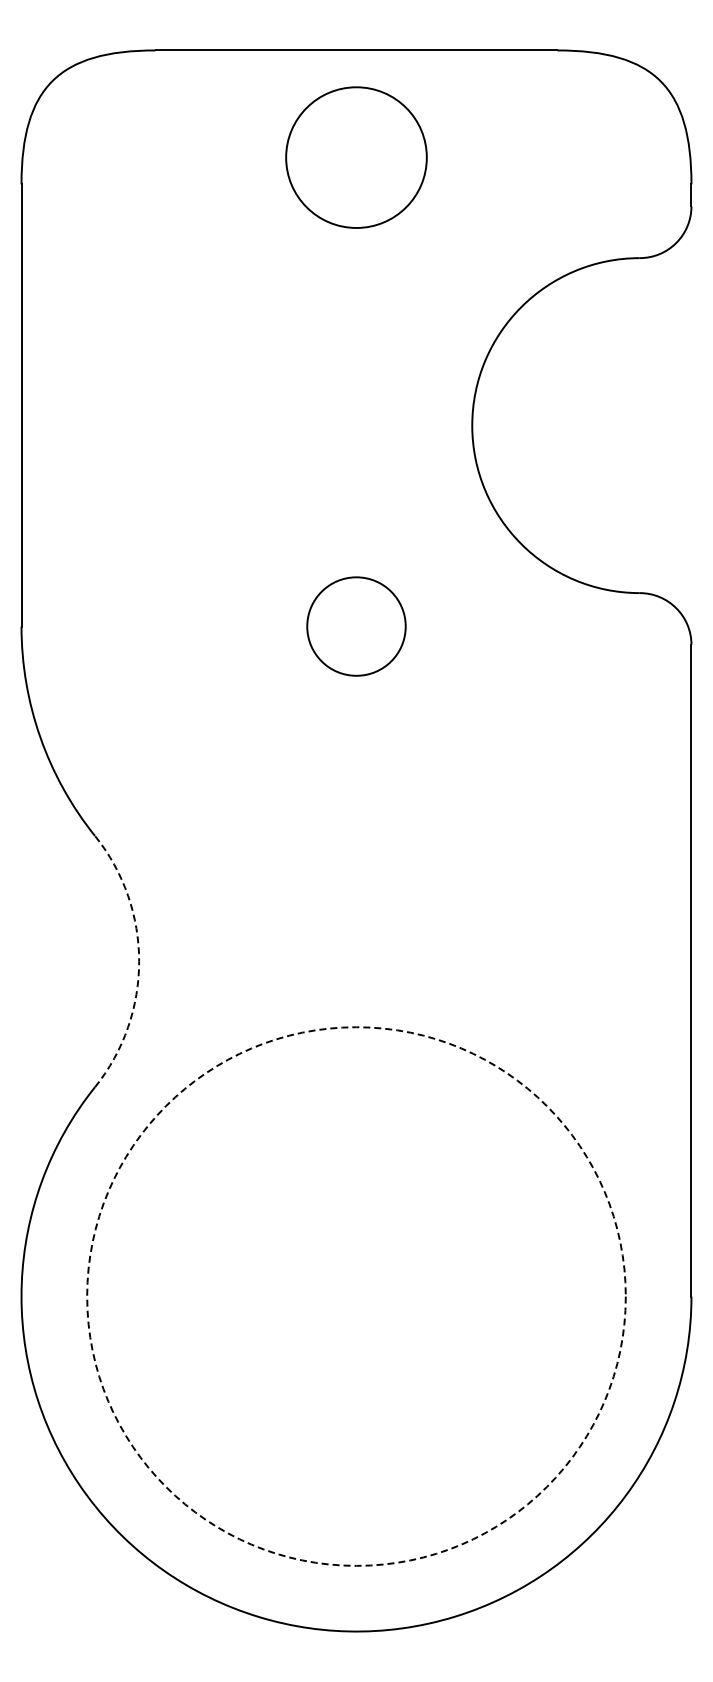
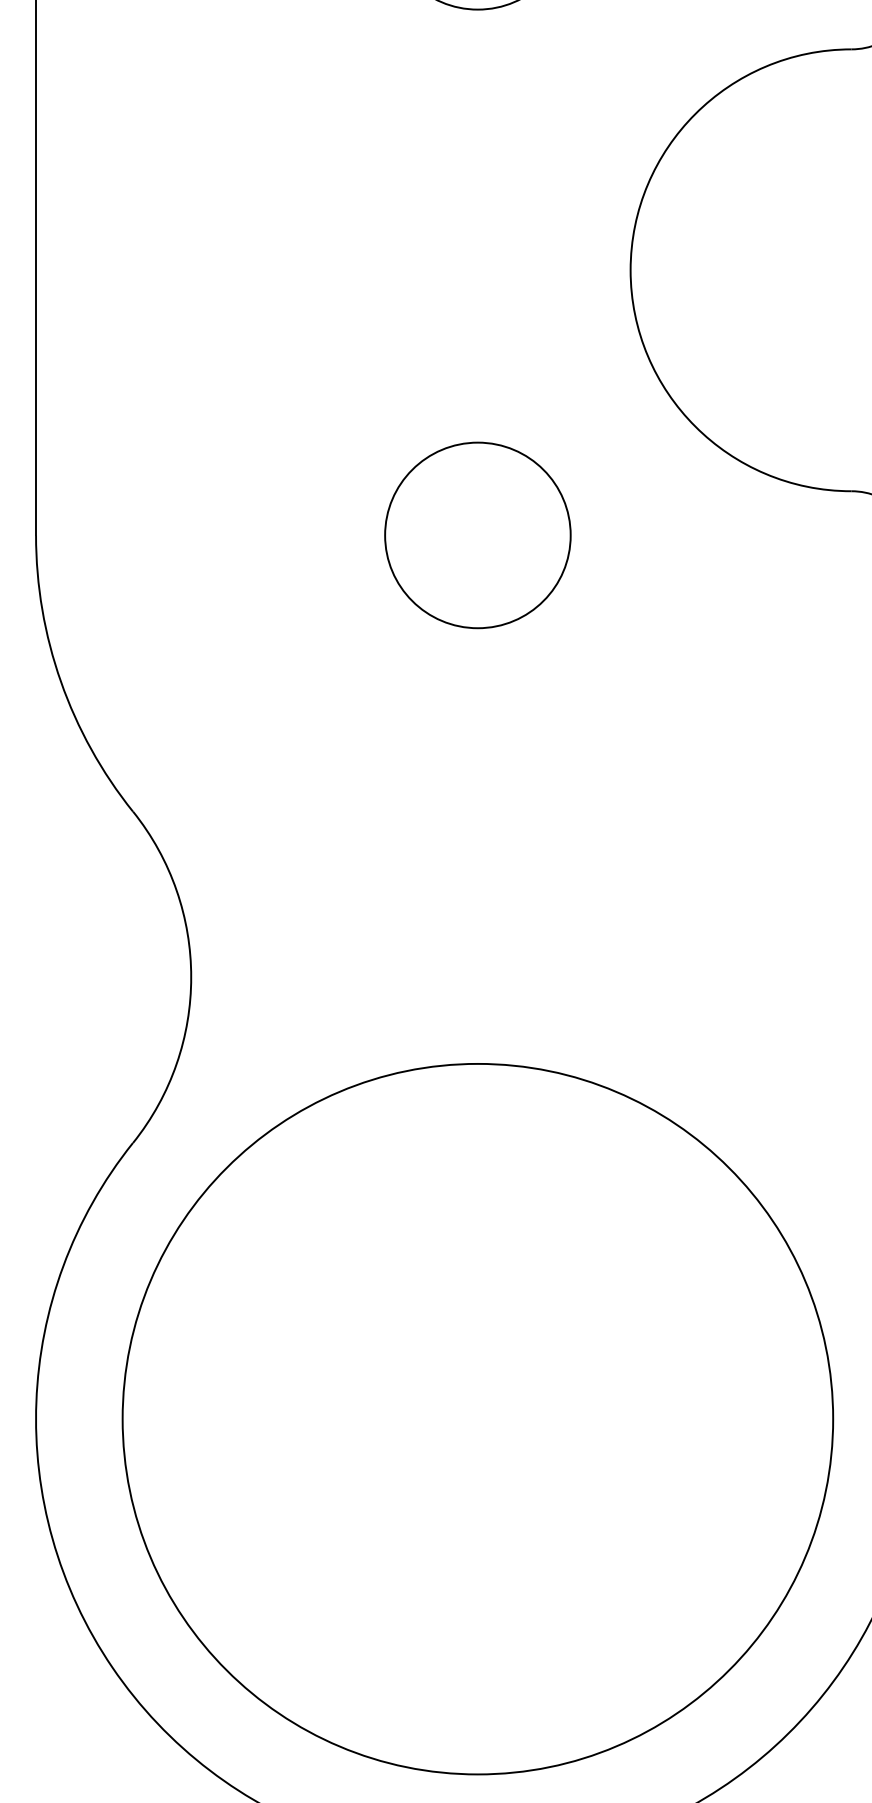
circle: (356, 626) -> (477, 535), size x1.43
arc: (139, 961) -> (191, 977), dashed -> solid
circle: (356, 1296) -> (477, 1419), dashed -> solid

